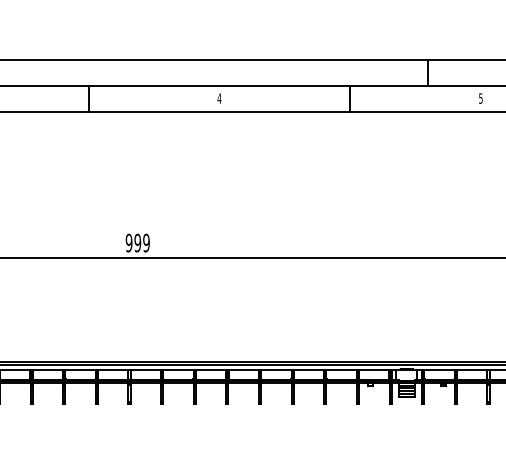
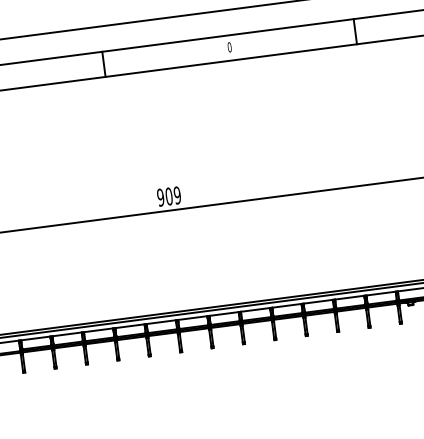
text: (219, 98) -> (229, 47), 4 -> 0
text: (137, 243) -> (168, 196), 999 -> 909

